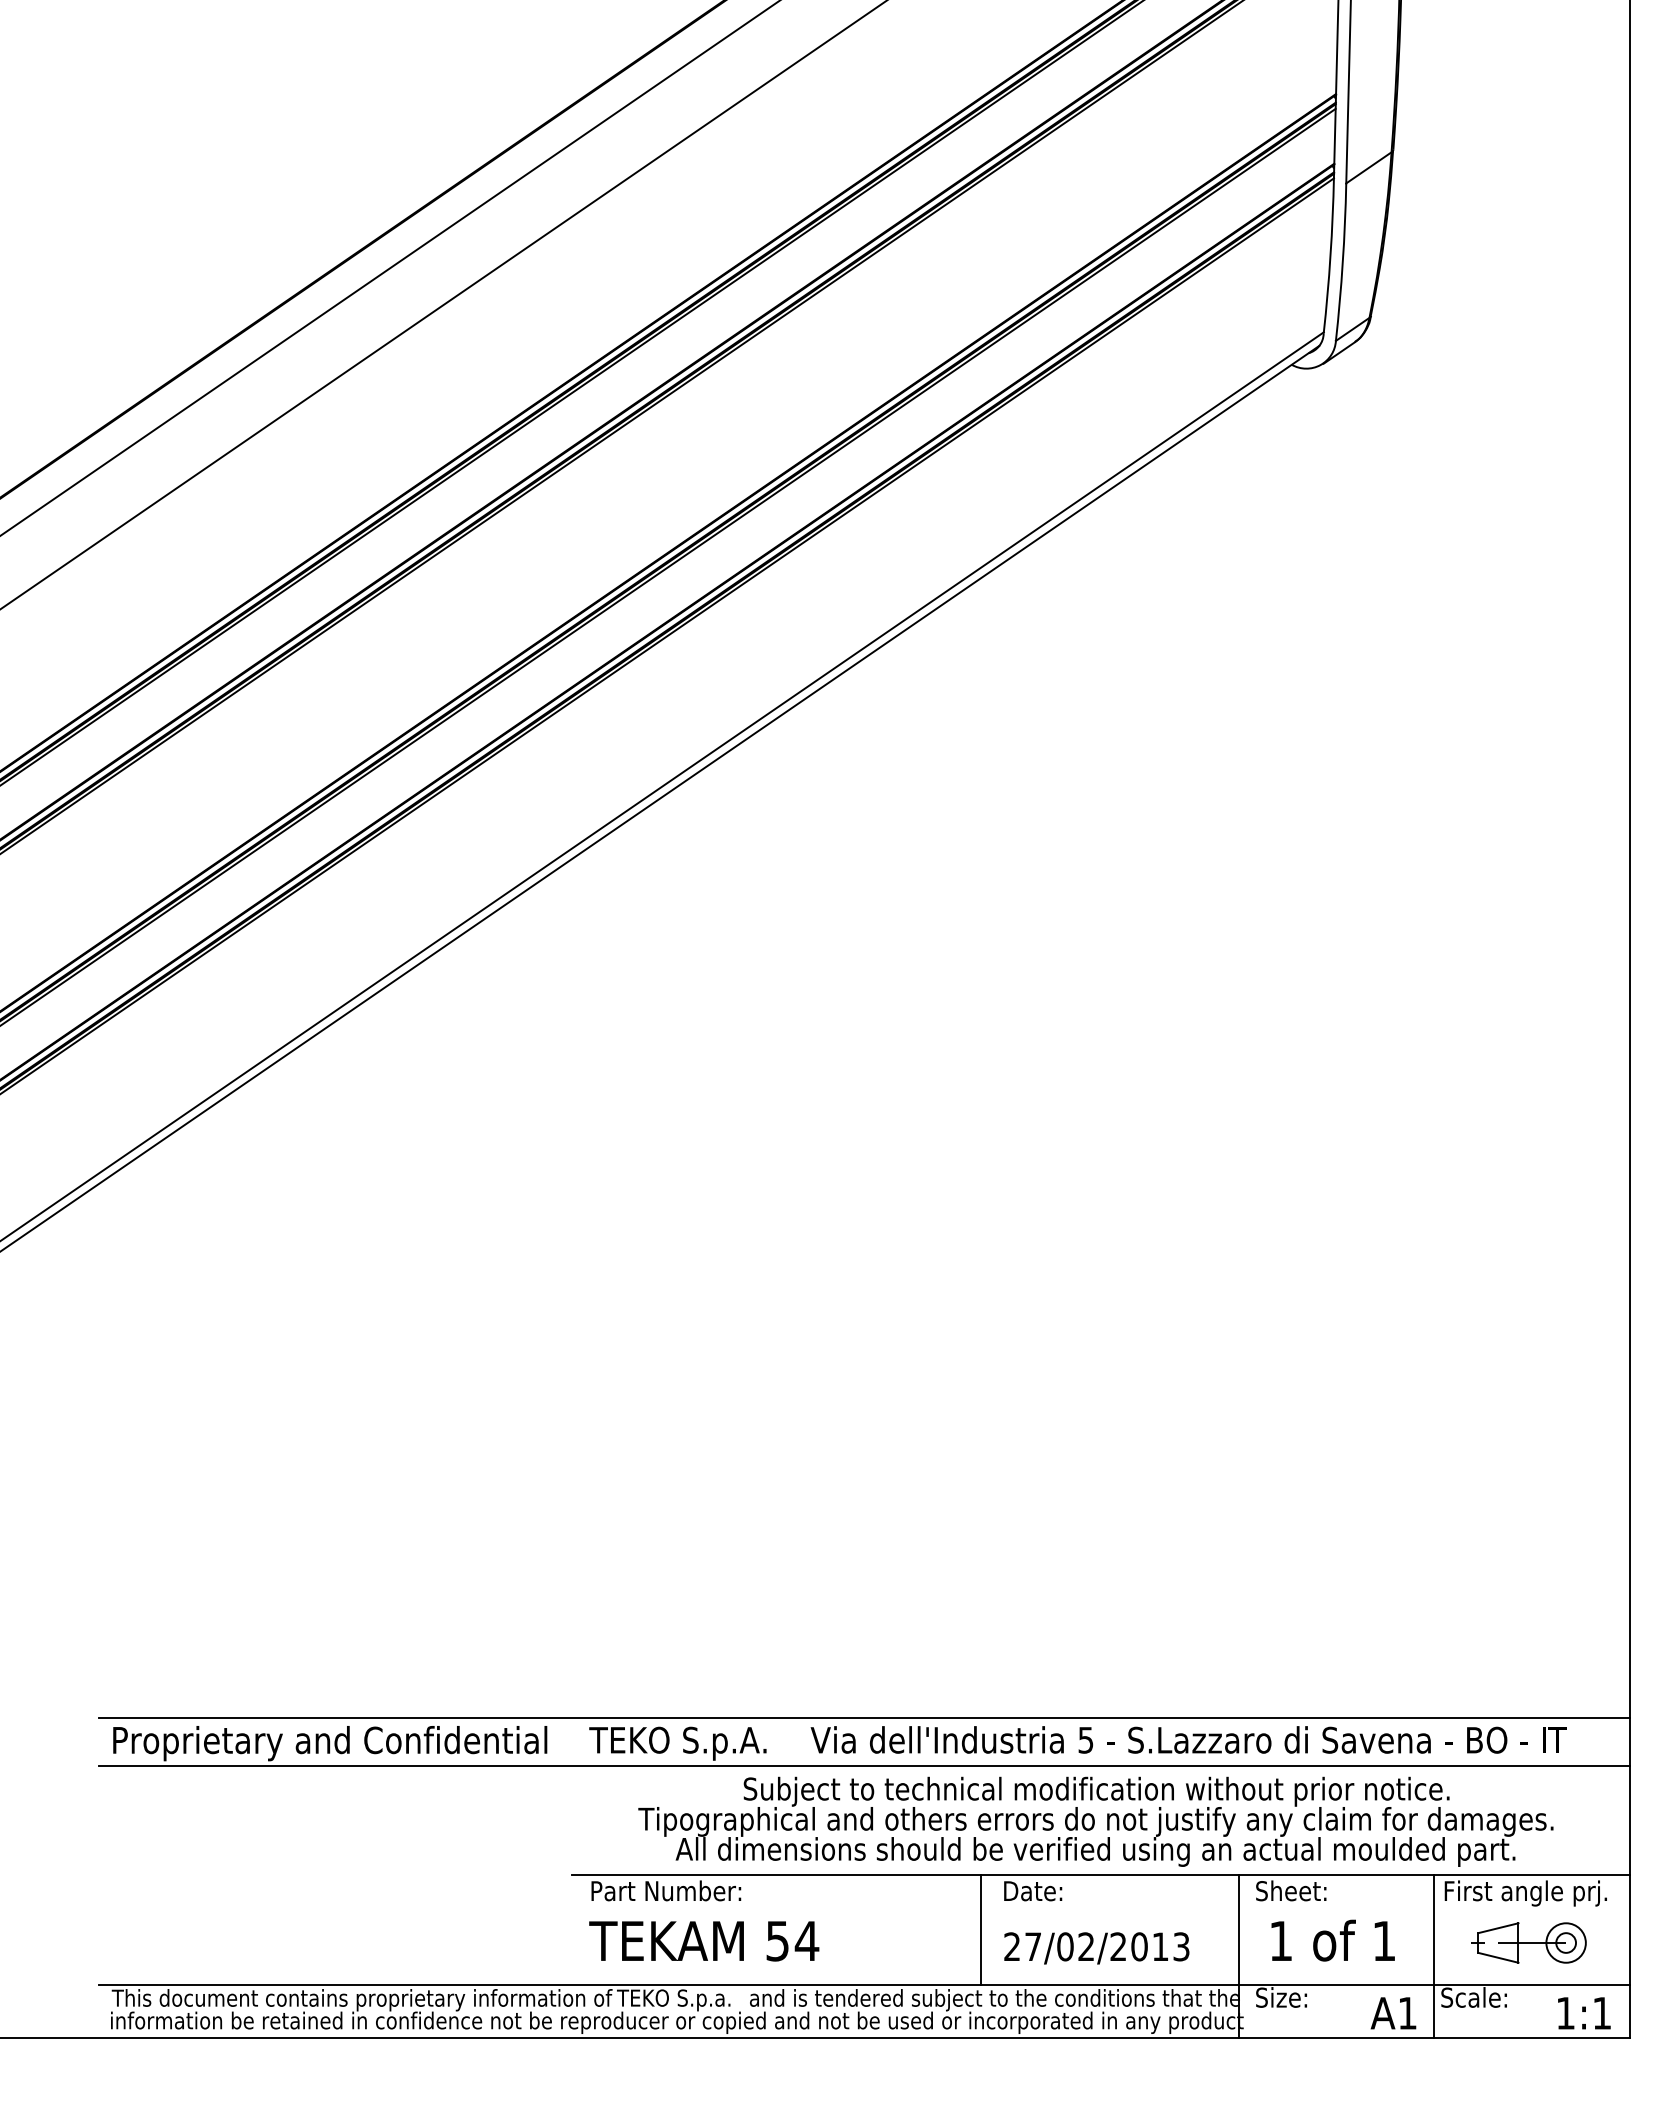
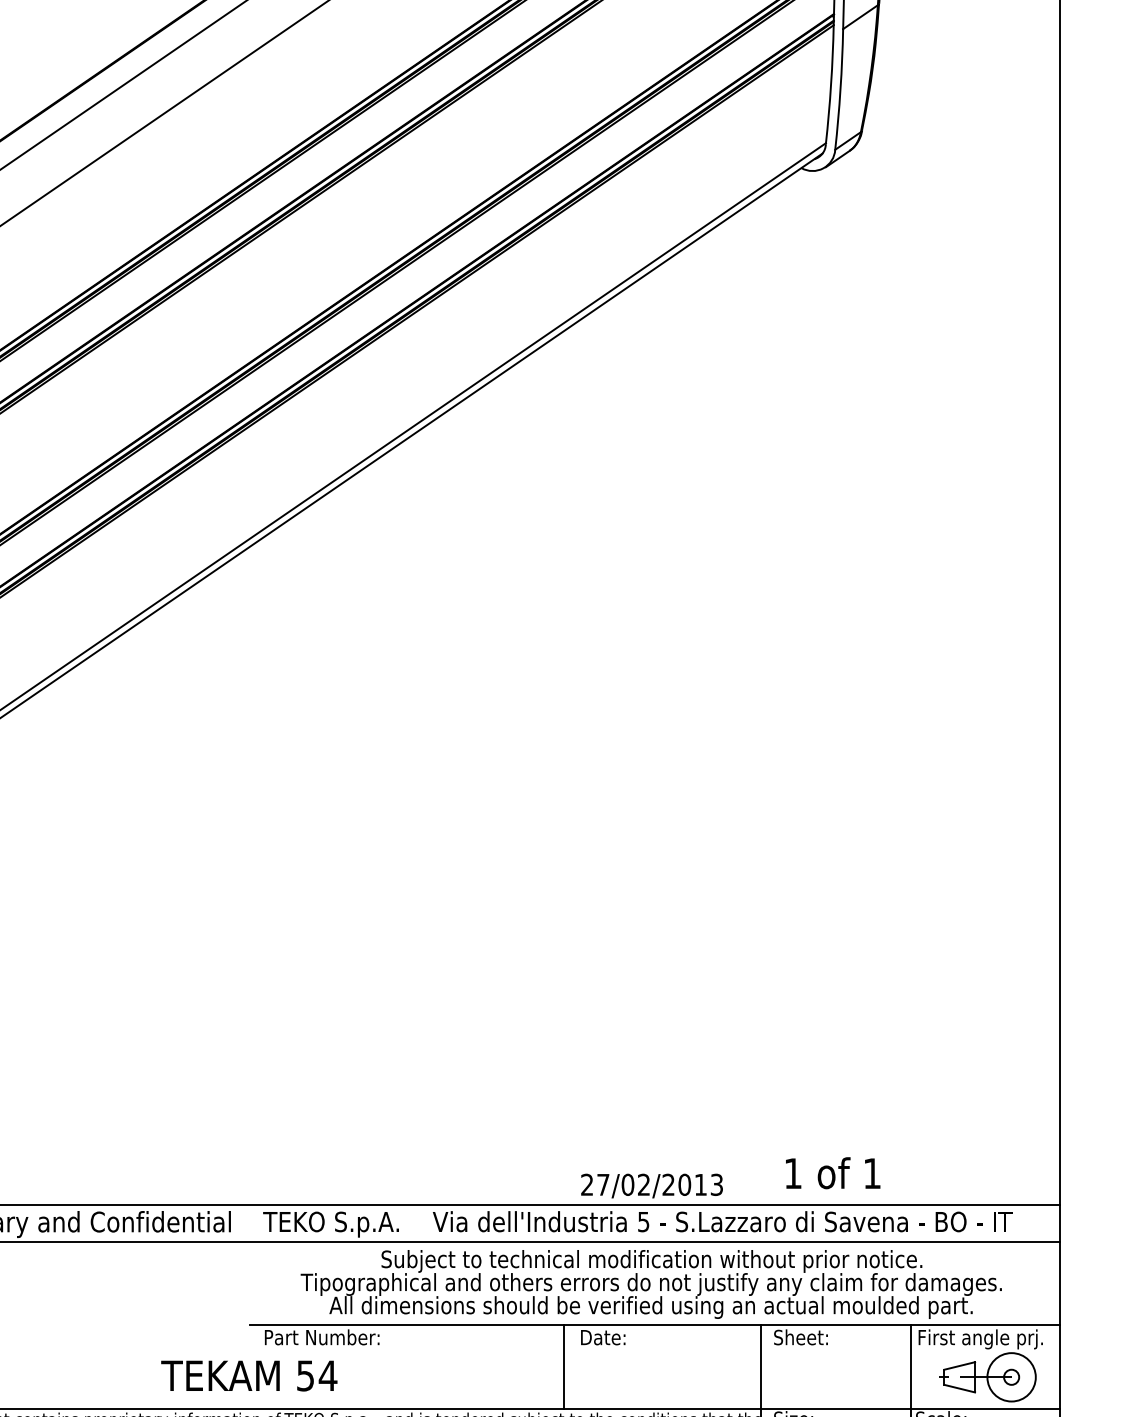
text: (1332, 1940) -> (832, 1173), moved
text: (704, 1941) -> (249, 1376), moved
circle: (1565, 1942) -> (1011, 1376), size x1.6
text: (1096, 1948) -> (651, 1186), moved

